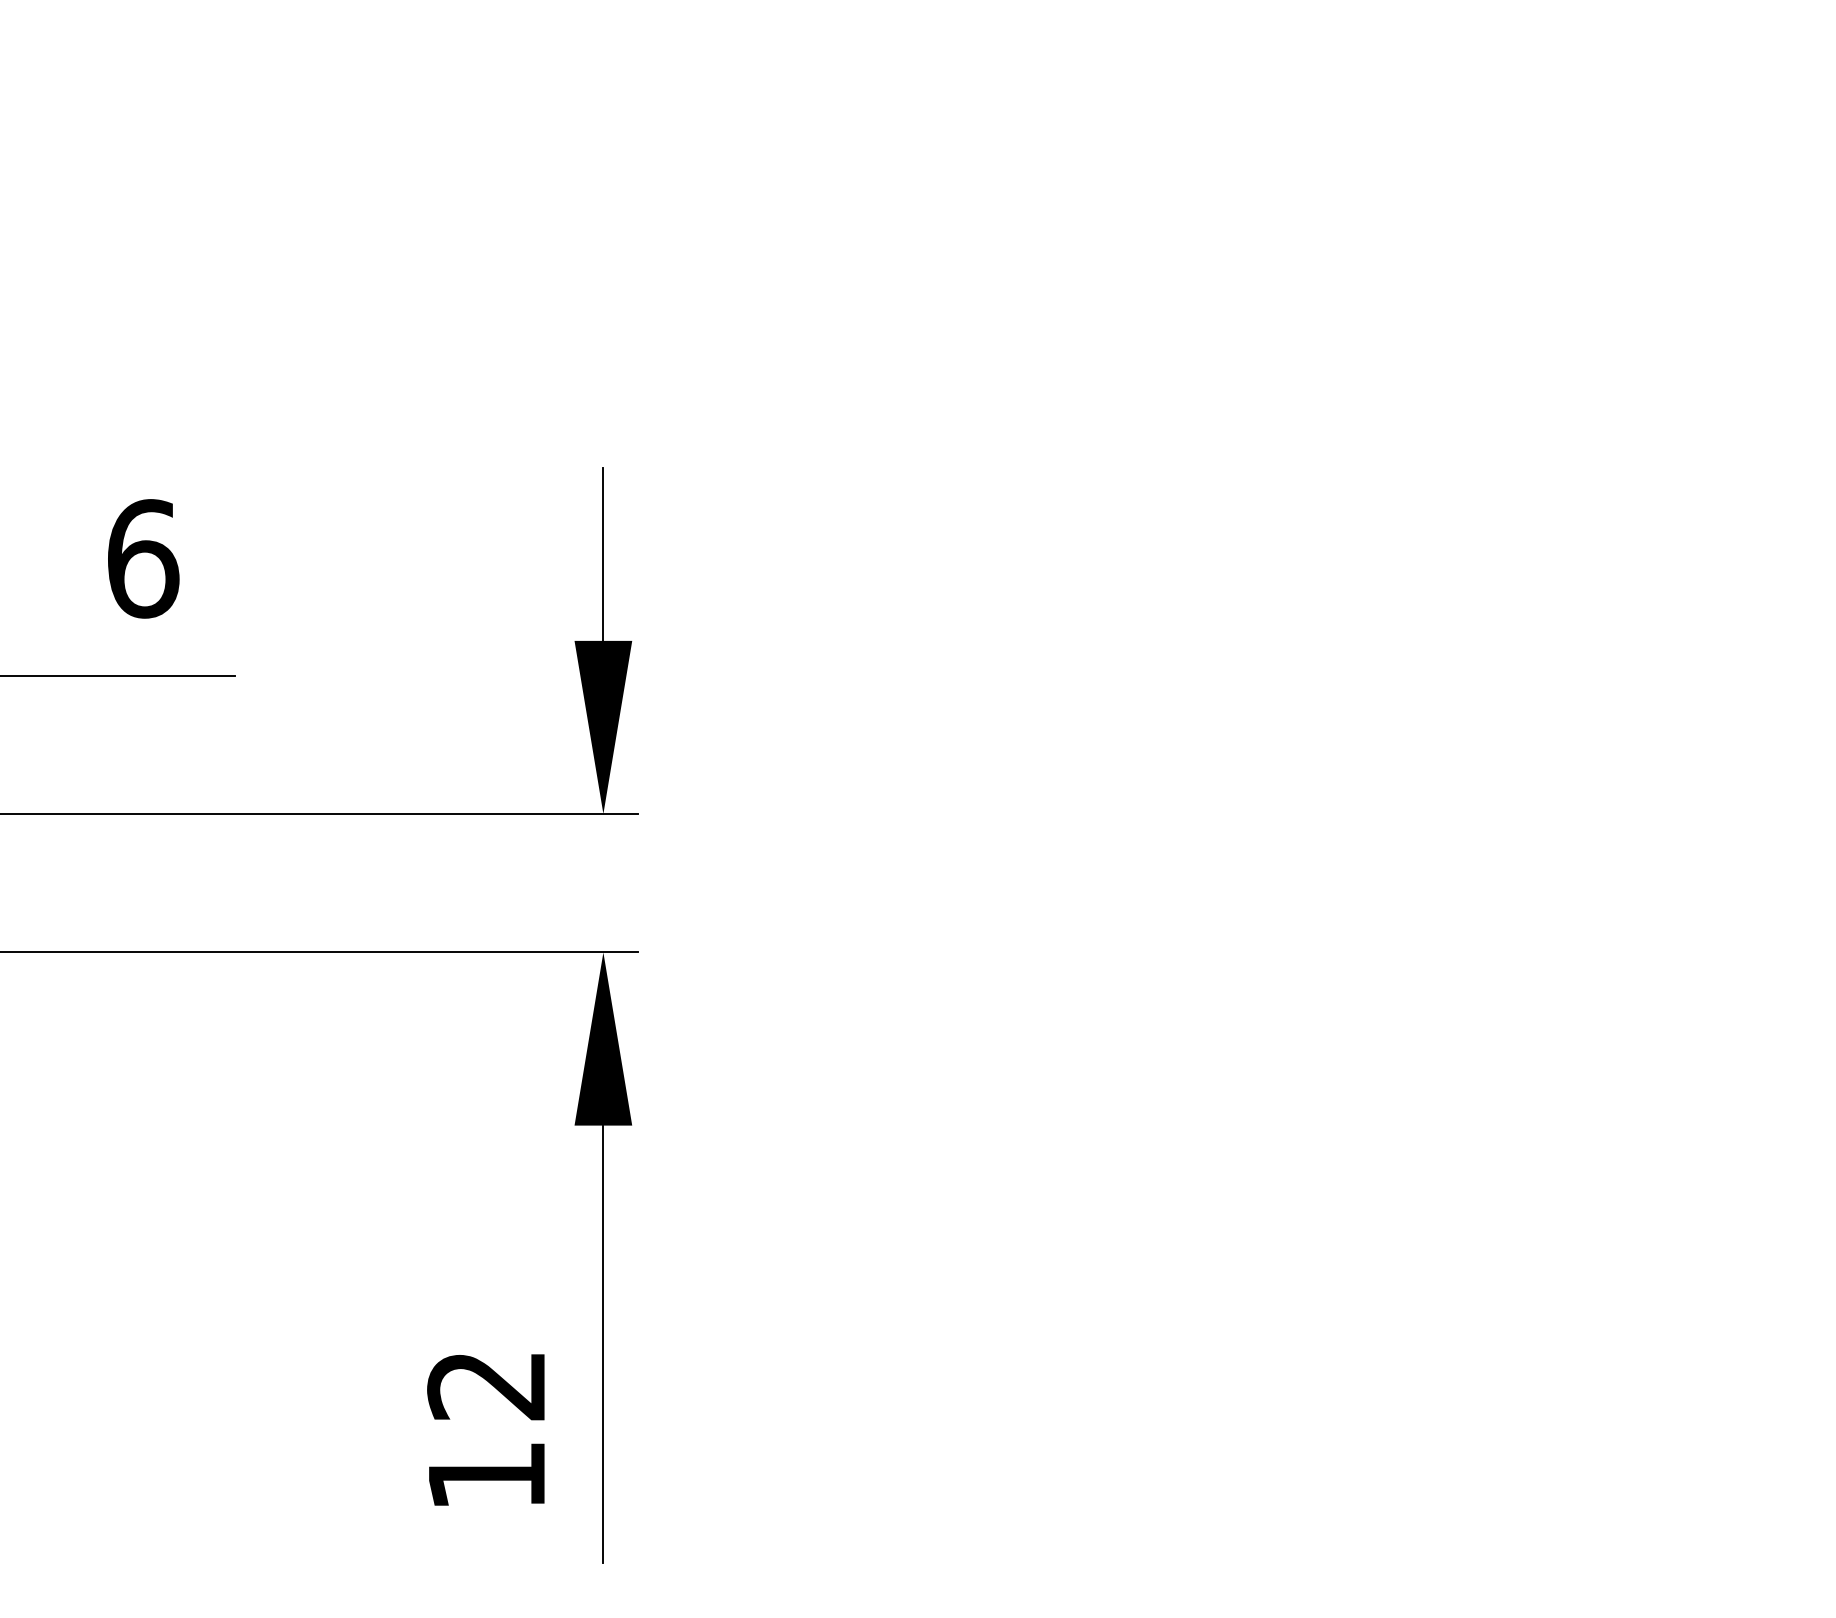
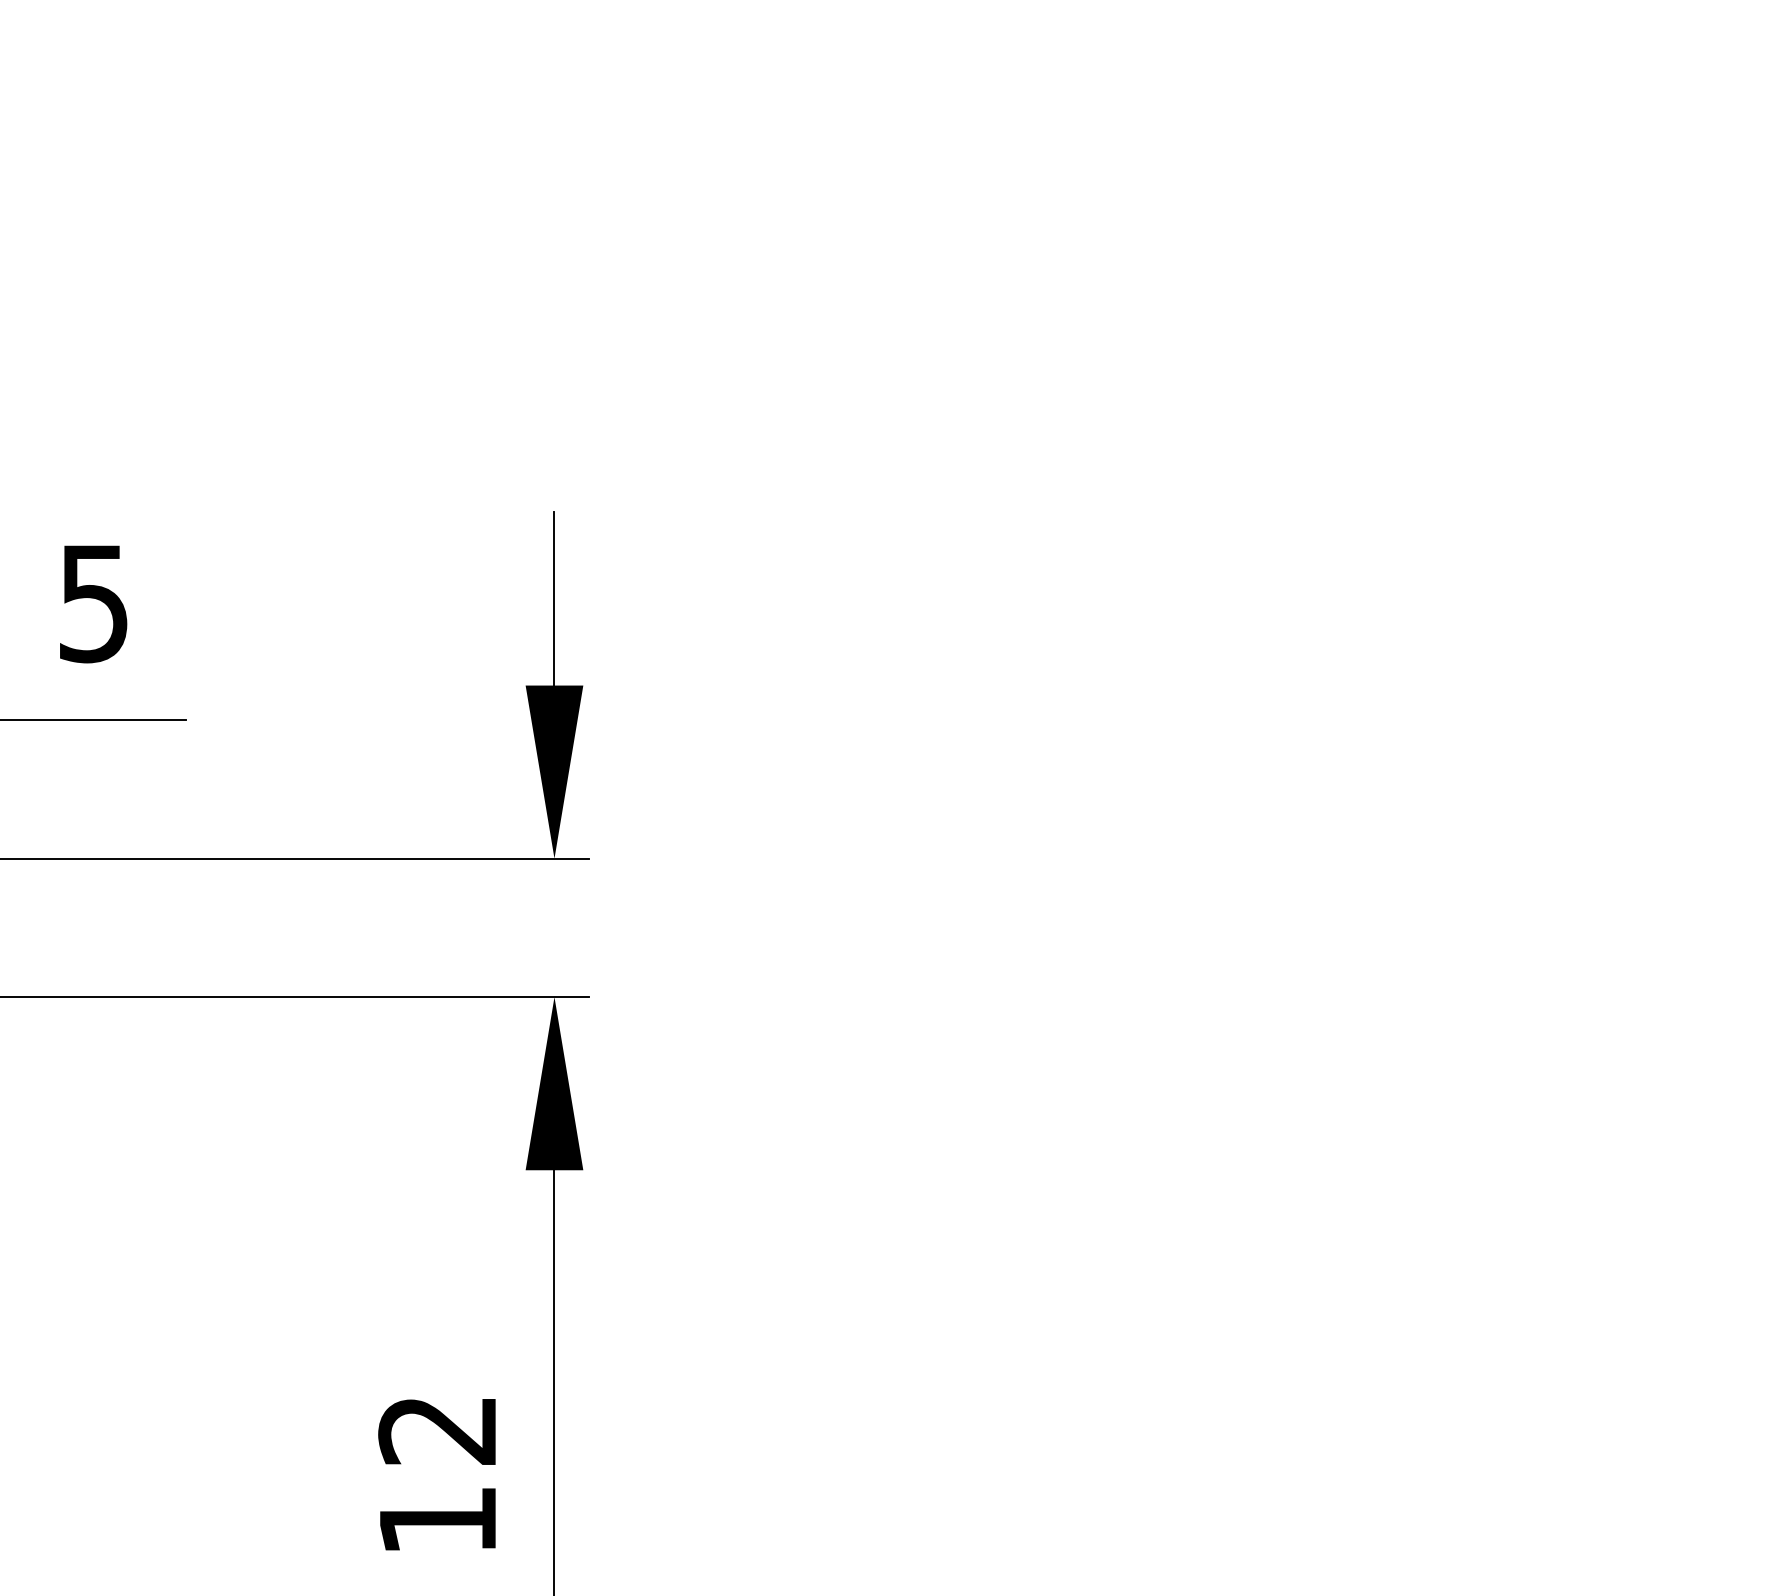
text: (143, 558) -> (94, 603), 6 -> 5

